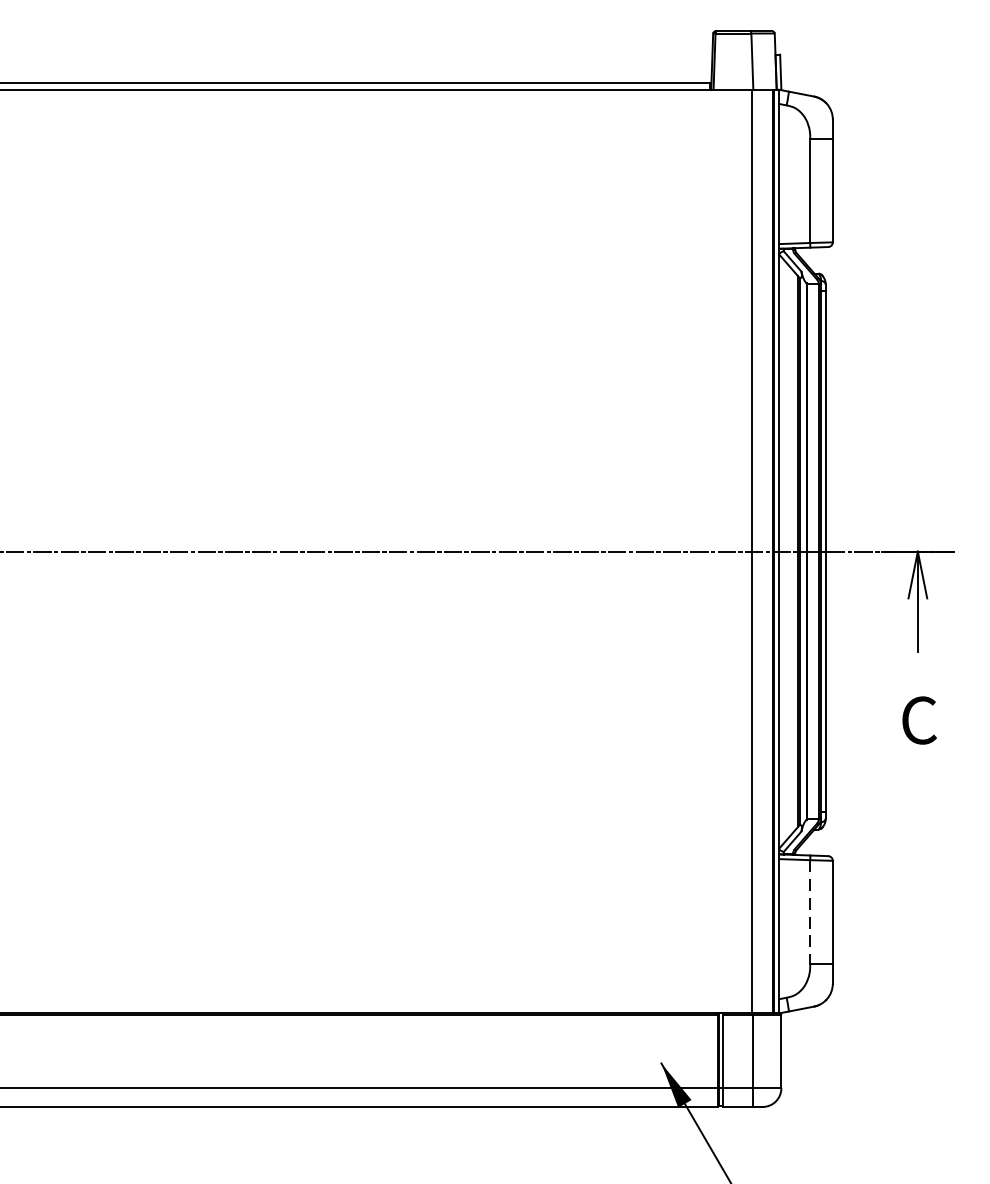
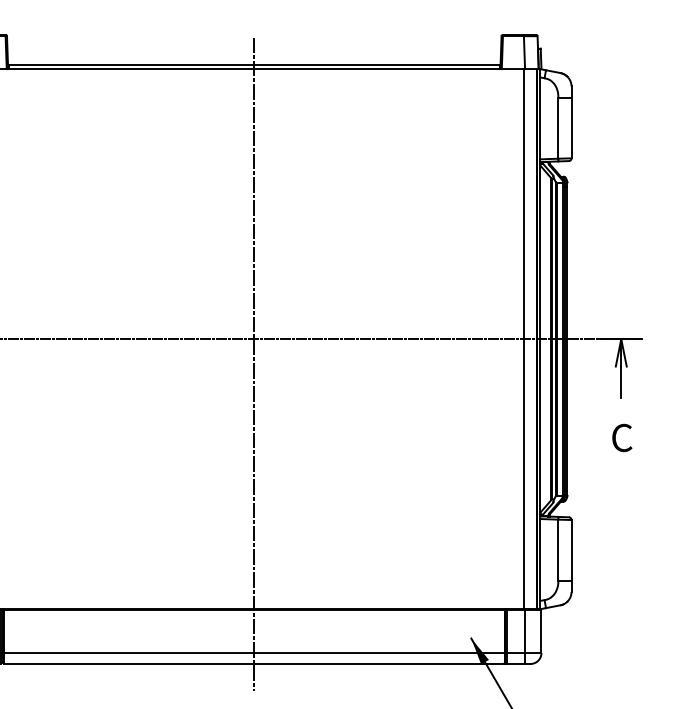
line: (290, 594) -> (254, 364), added
line: (810, 912) -> (558, 550), dashed -> solid

